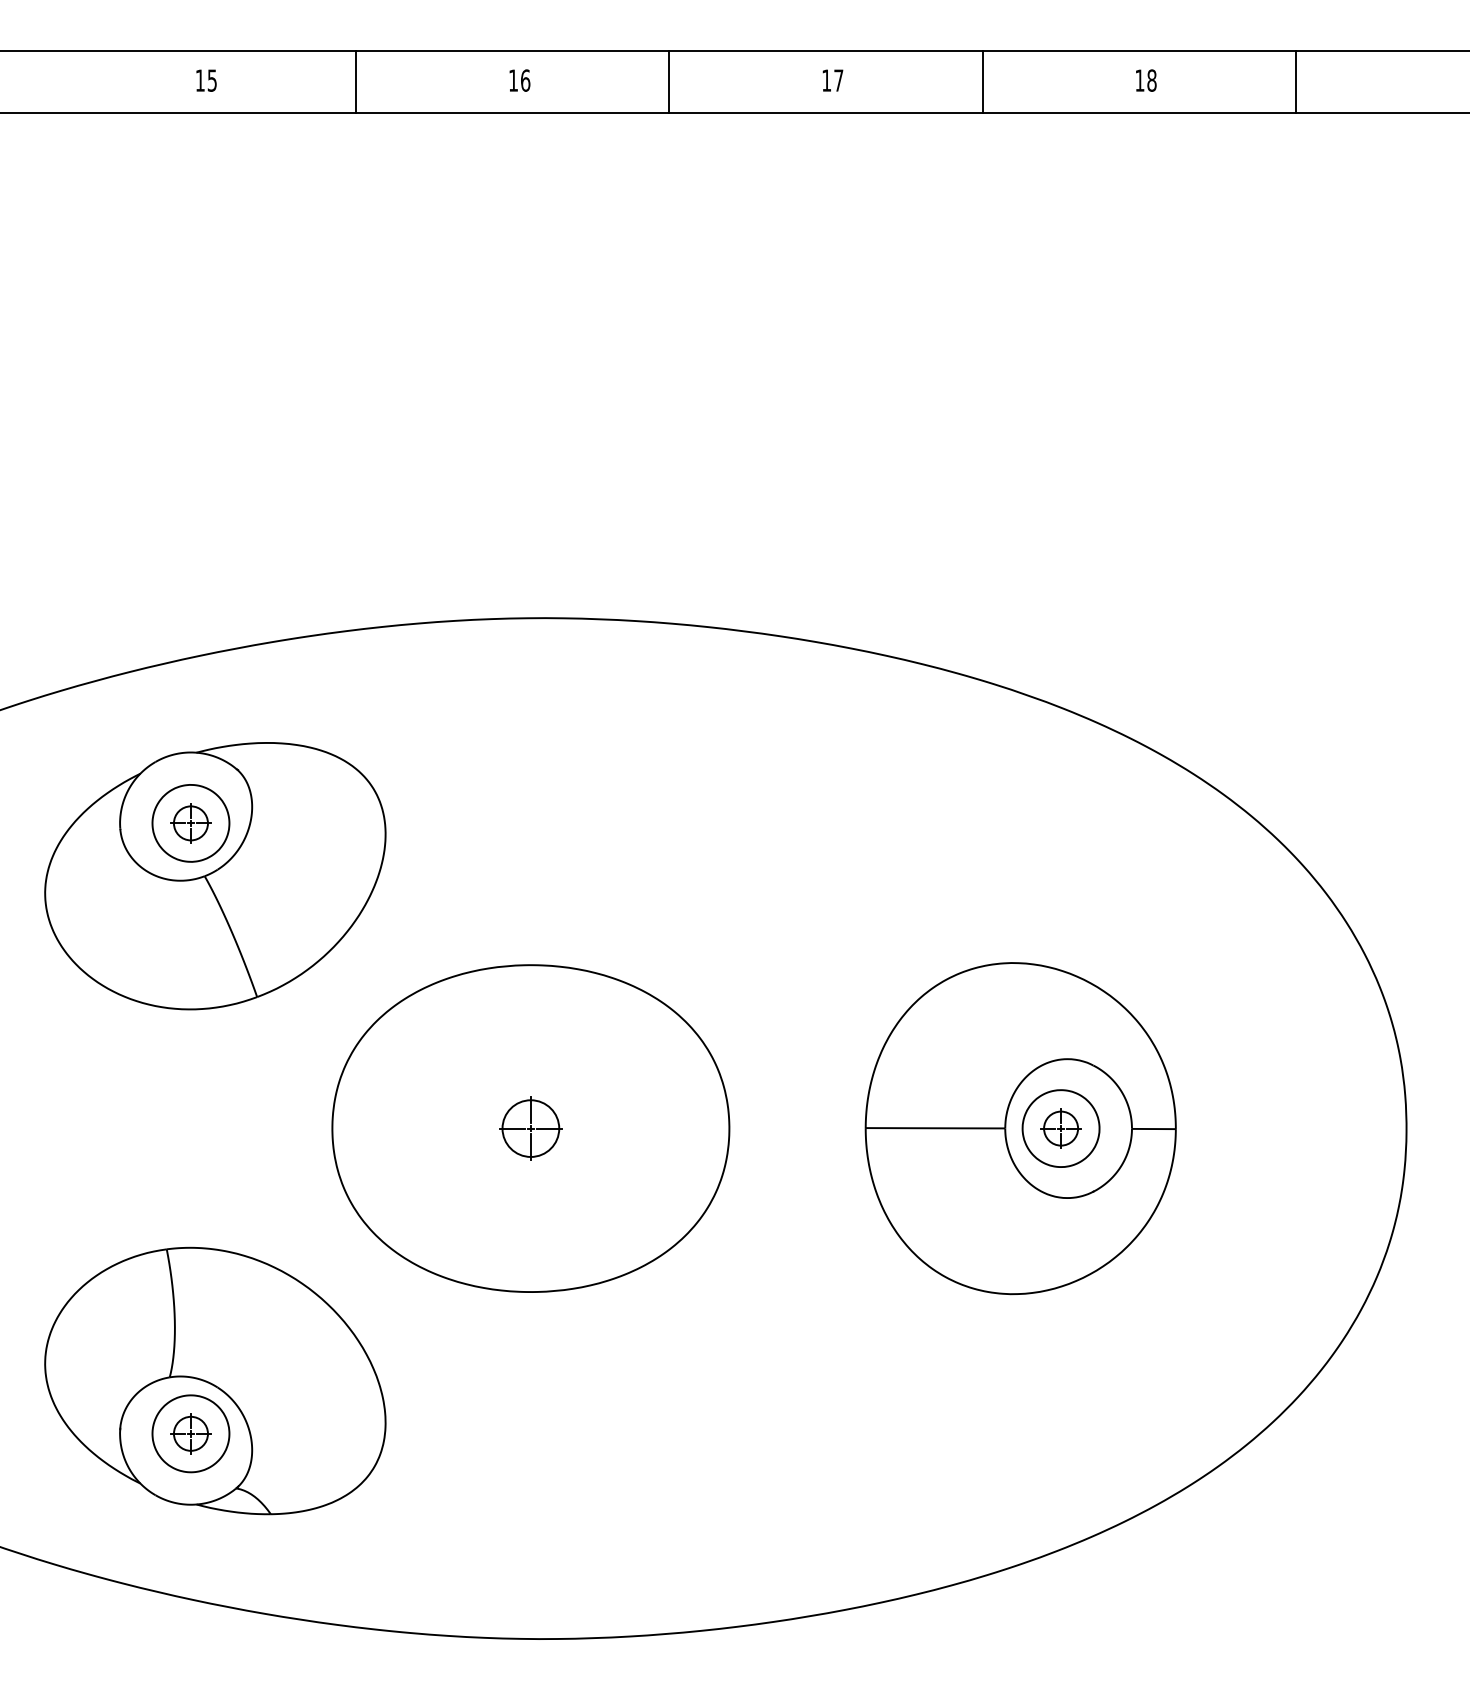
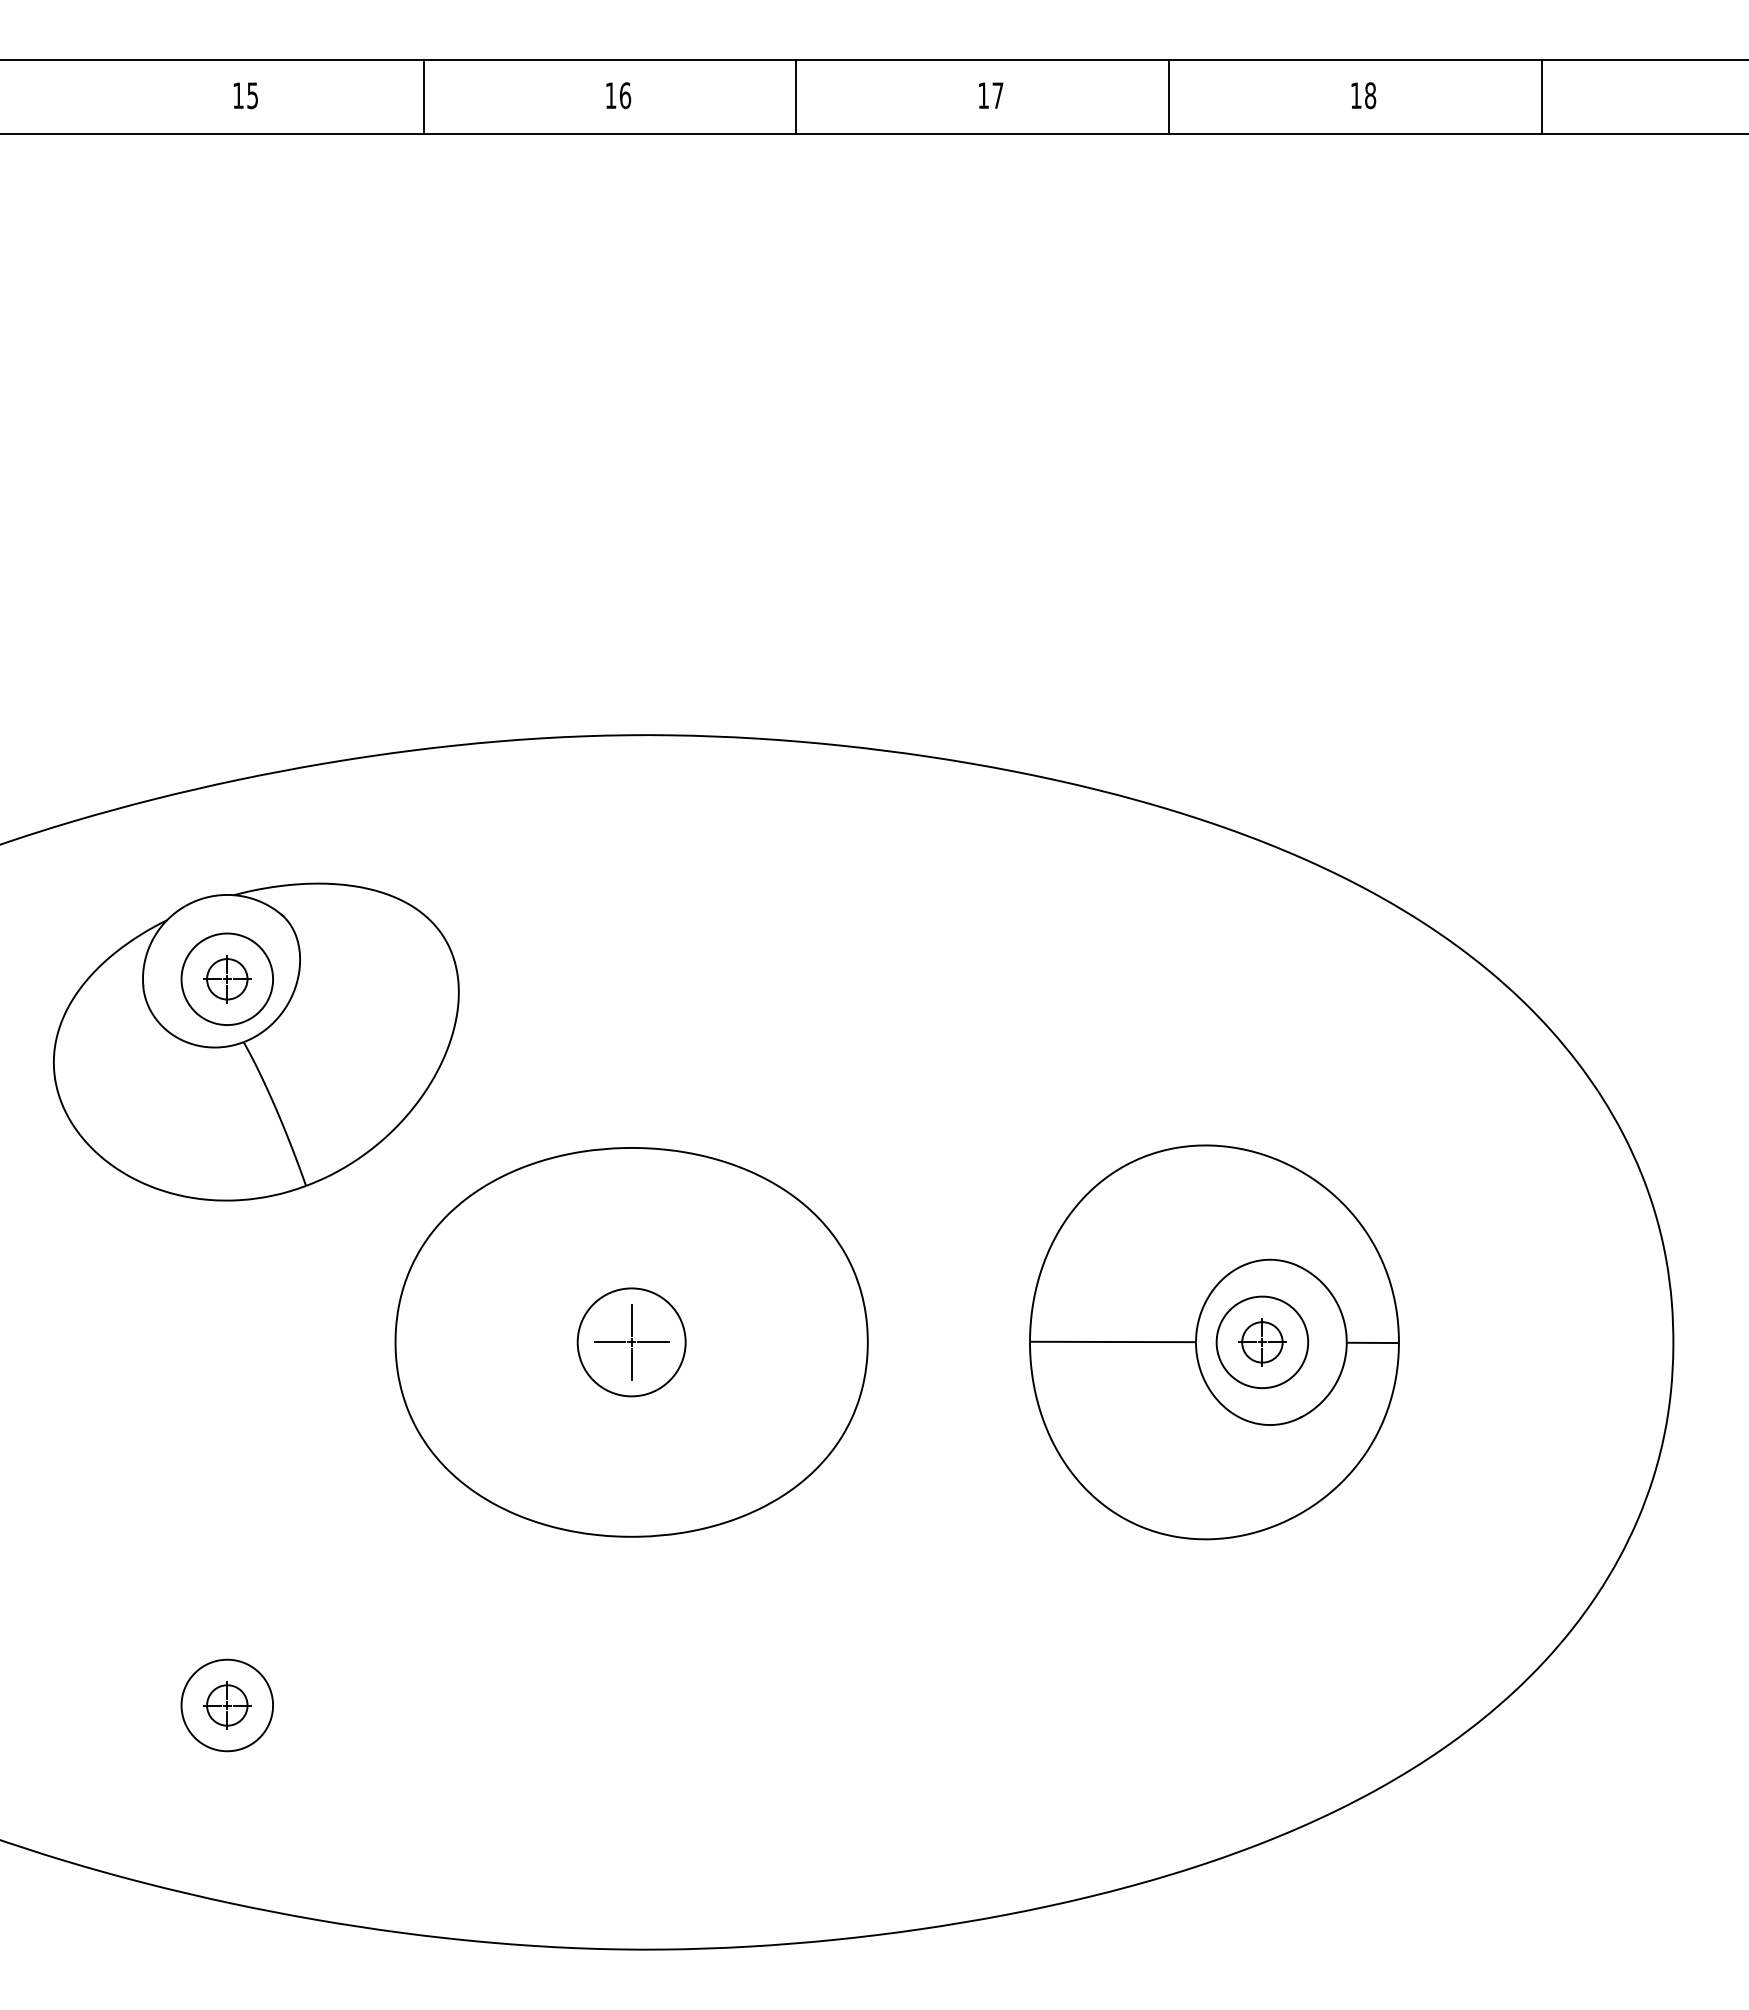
circle: (530, 1128) -> (631, 1342), size x1.6
part: (215, 1380) -> (256, 1642), removed

